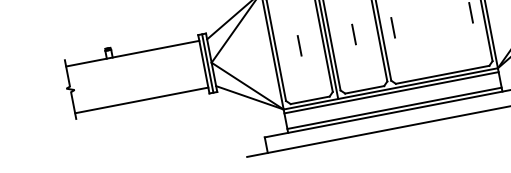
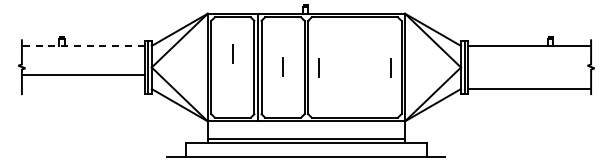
line: (299, 45) -> (232, 53), moved
line: (131, 53) -> (82, 45), solid -> dashed
line: (391, 92) -> (306, 124), removed
line: (142, 100) -> (83, 75), moved

